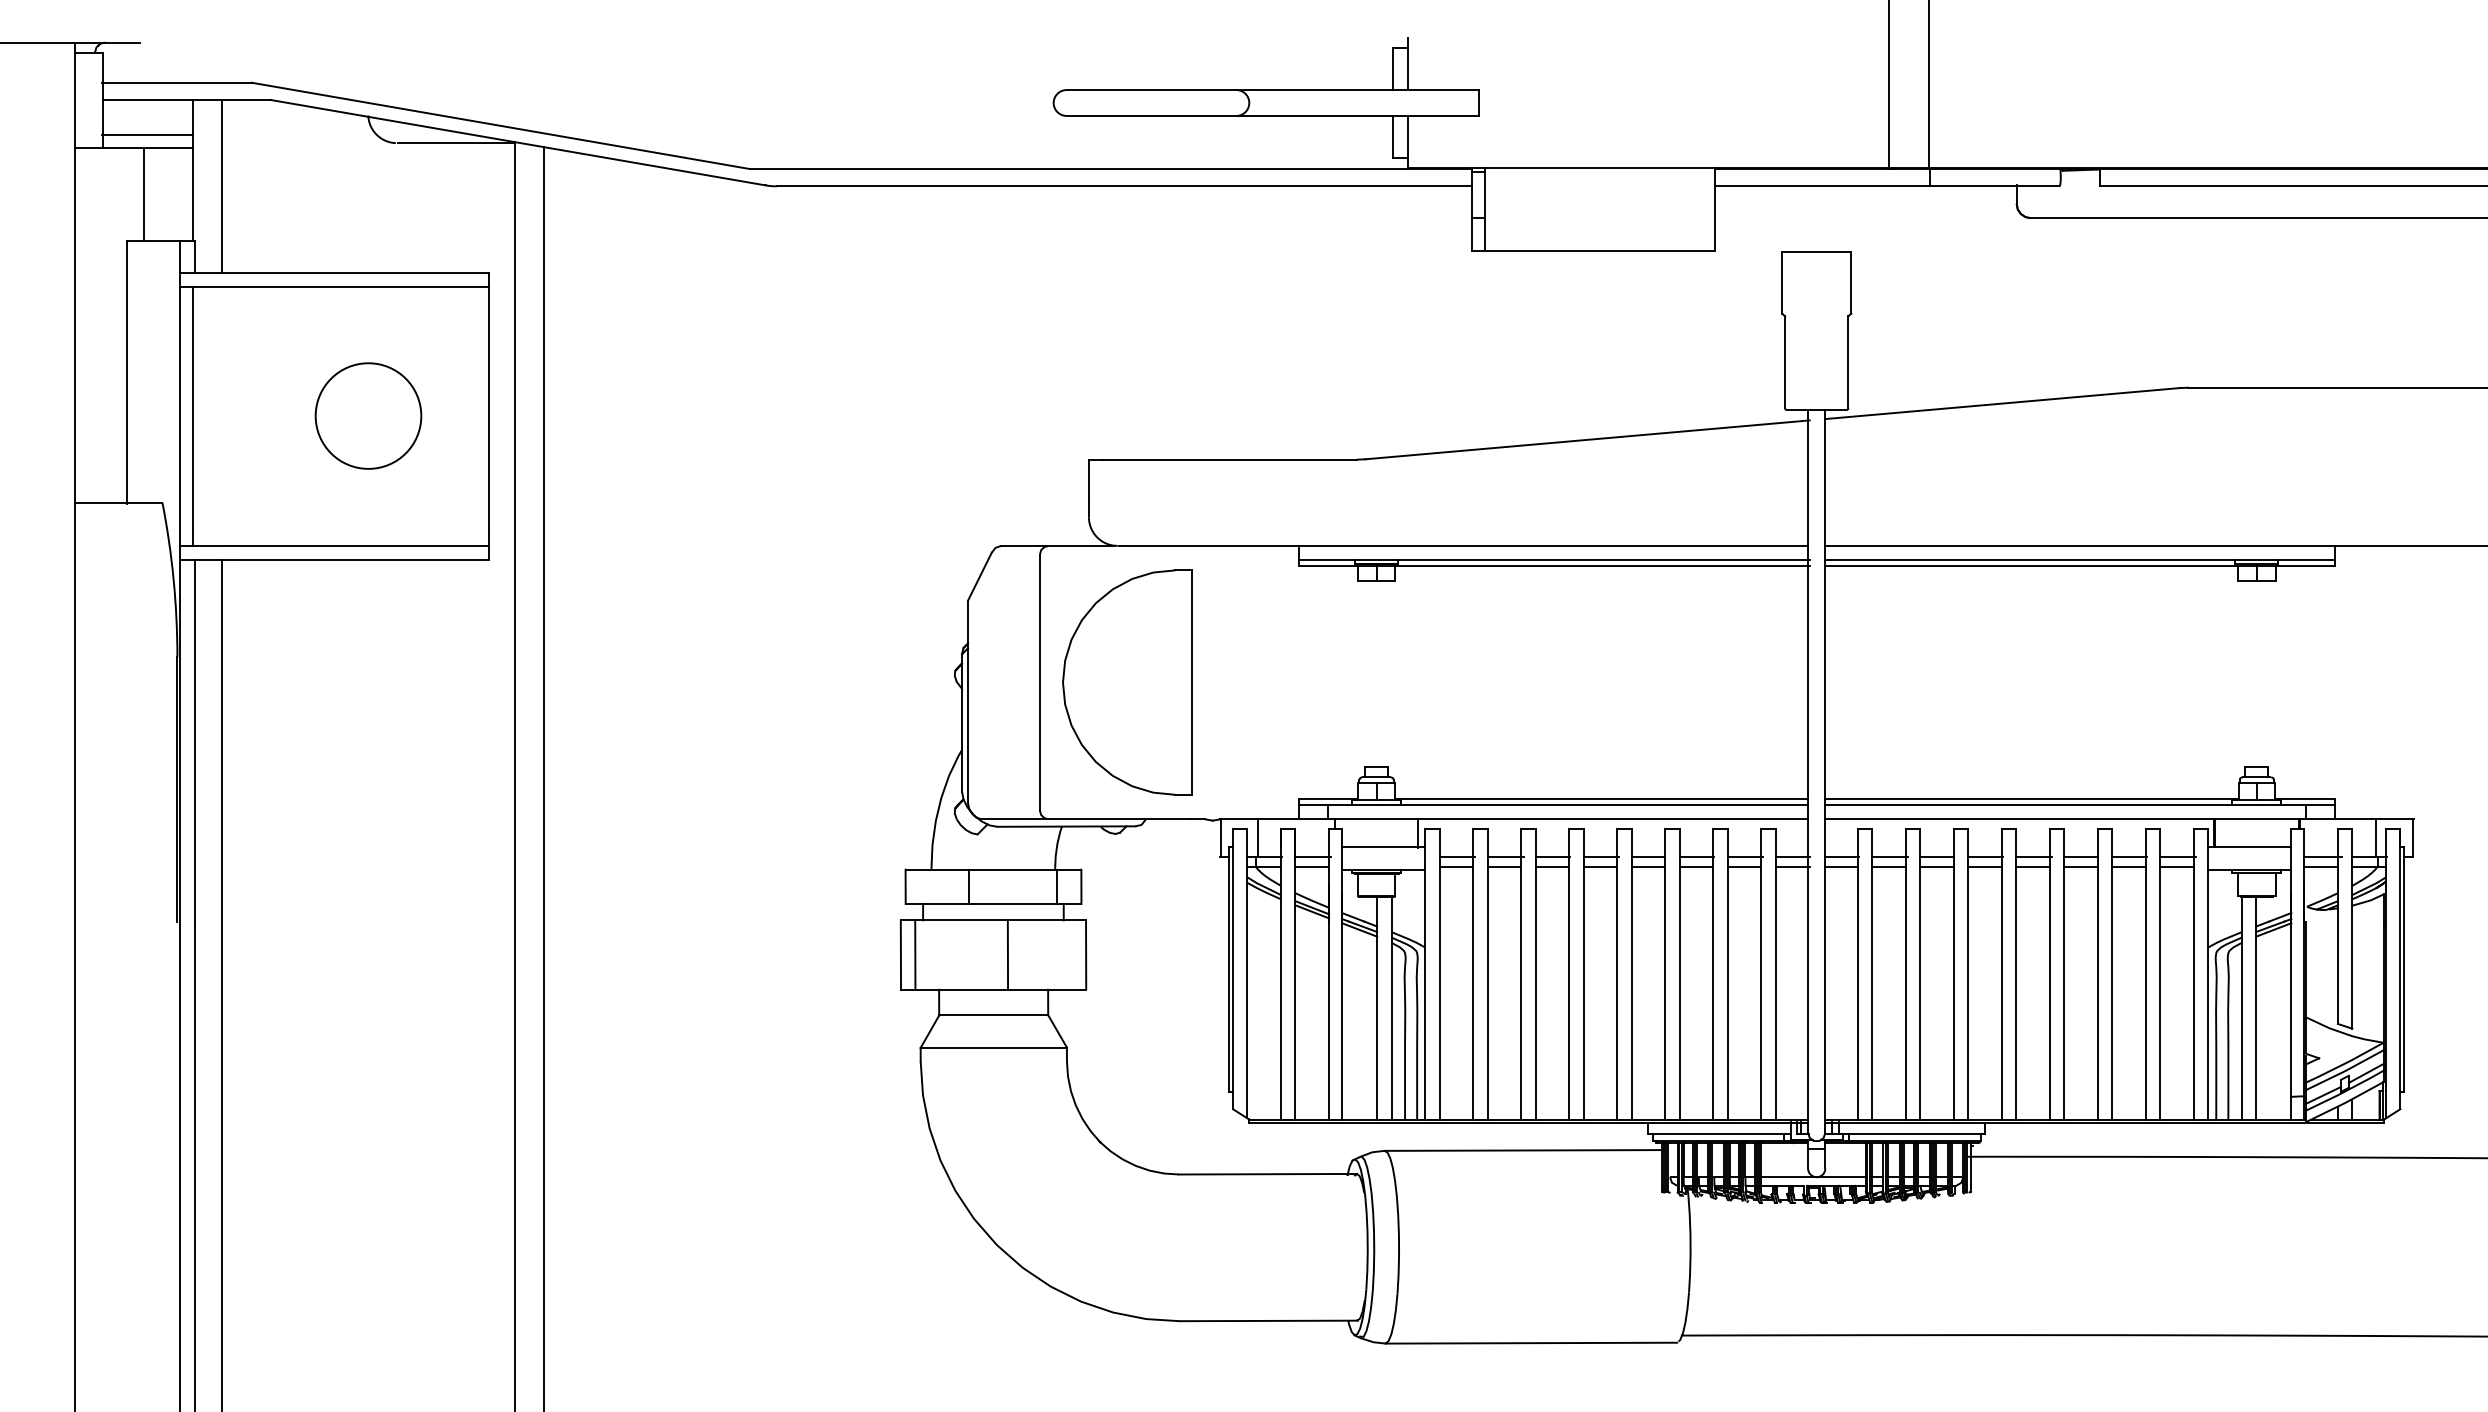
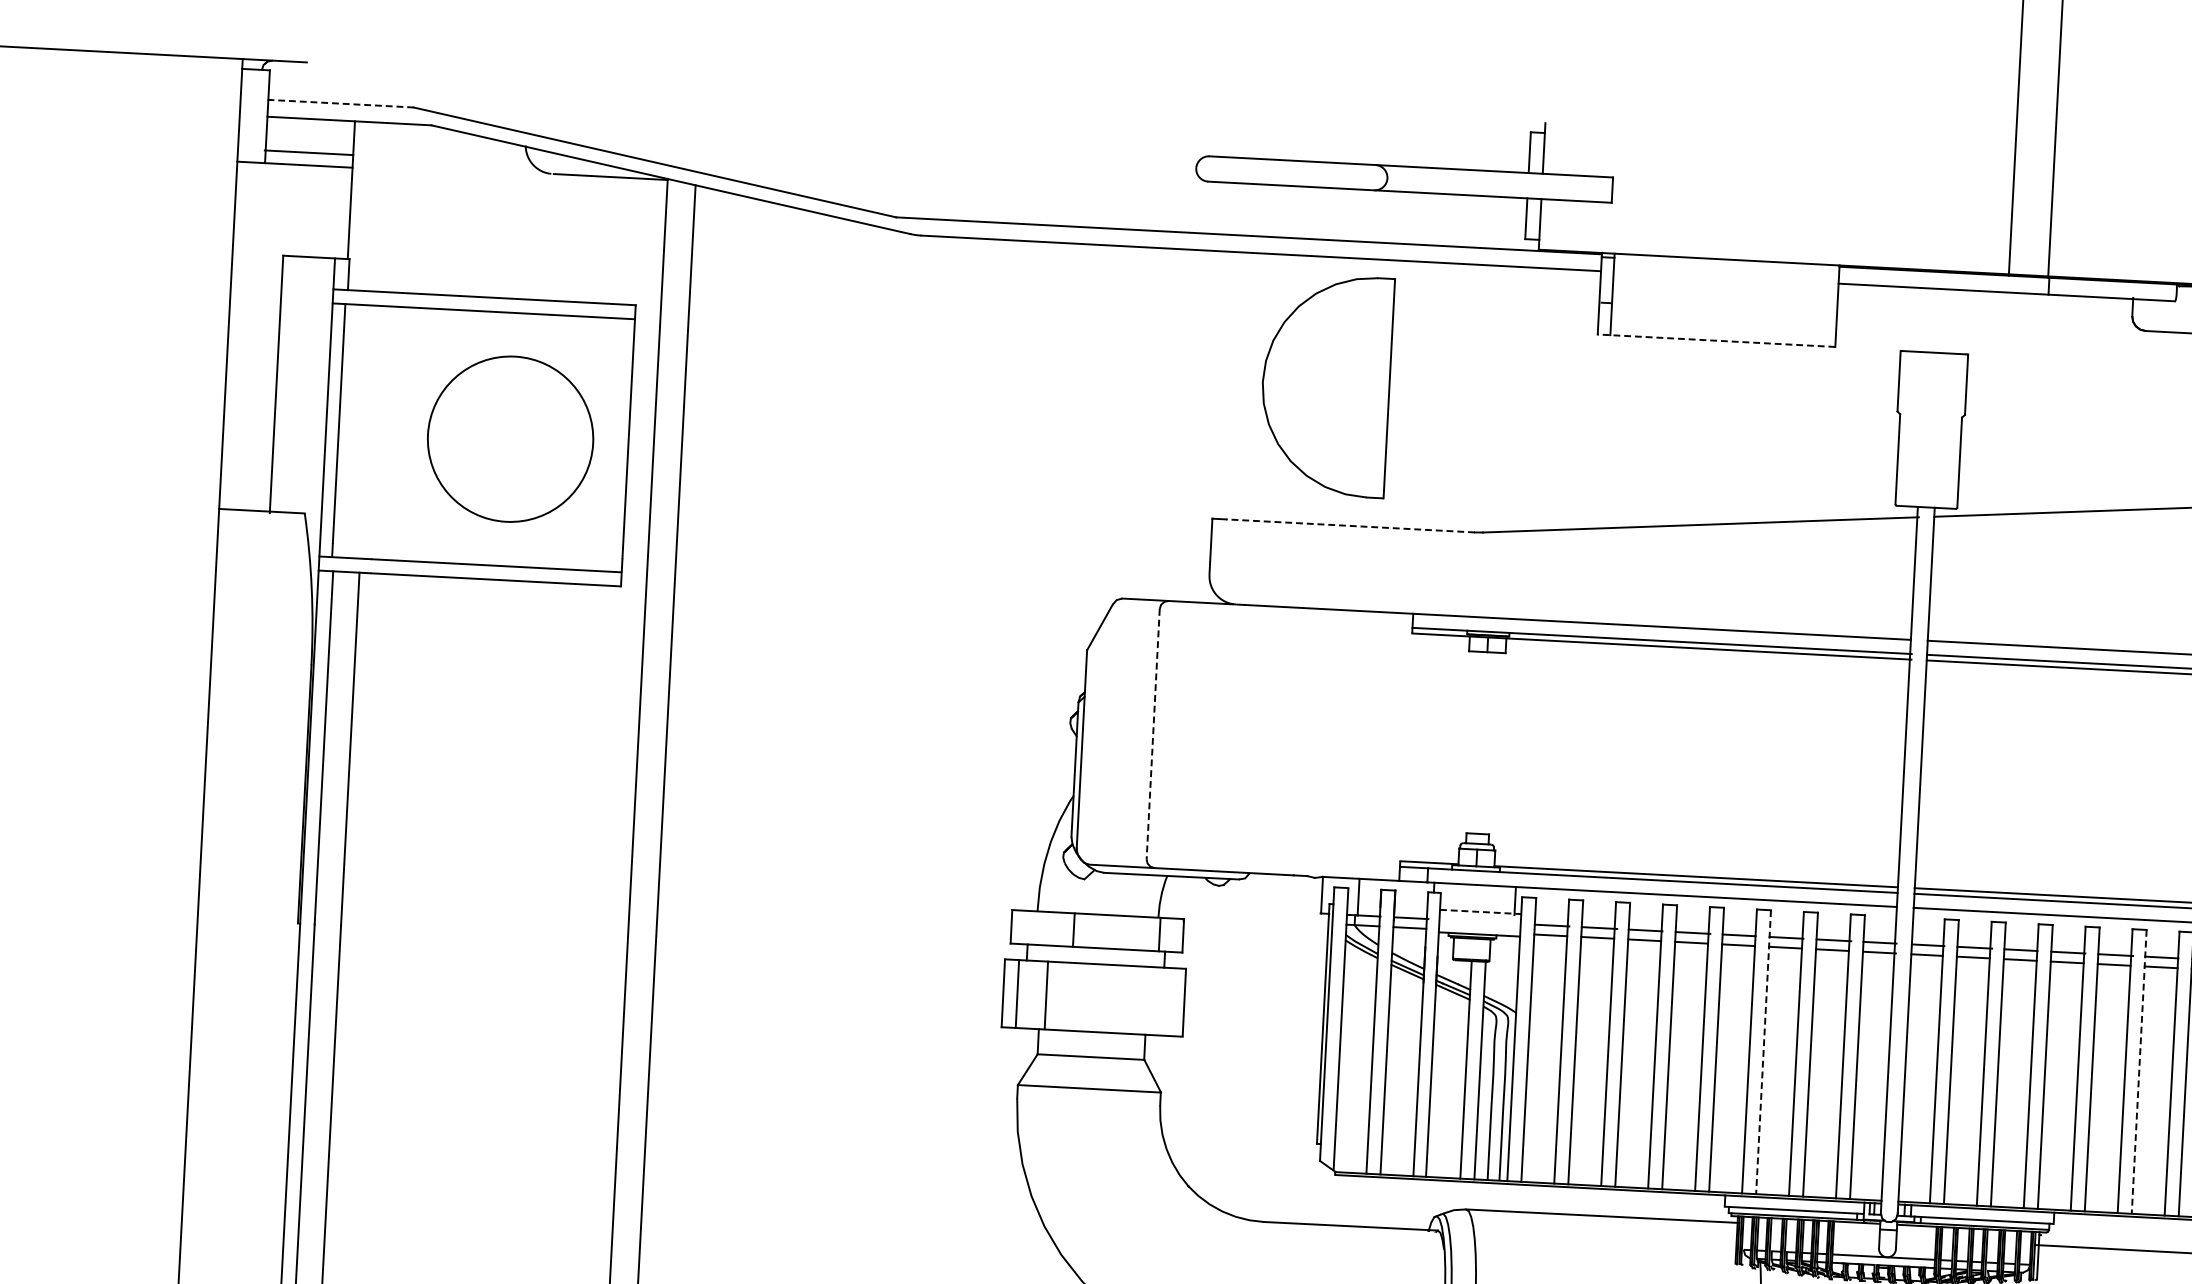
line: (177, 82) -> (340, 103), solid -> dashed
line: (221, 186) -> (378, 207), removed
line: (144, 194) -> (303, 211), removed
line: (1593, 251) -> (1716, 341), solid -> dashed
circle: (368, 415) -> (510, 438), size x1.6
line: (1229, 459) -> (1349, 525), solid -> dashed
part: (1127, 682) -> (1325, 385), moved
line: (1039, 683) -> (1152, 734), solid -> dashed
line: (1383, 846) -> (1480, 911), solid -> dashed
line: (1007, 954) -> (1045, 994), moved
line: (1679, 975) -> (1763, 1053), solid -> dashed
line: (2064, 975) -> (2139, 1072), solid -> dashed

